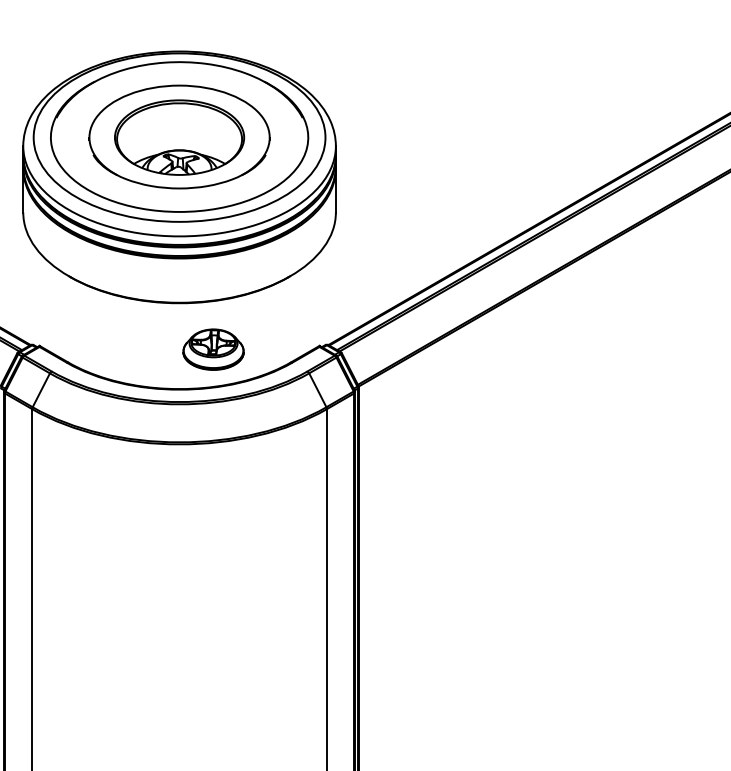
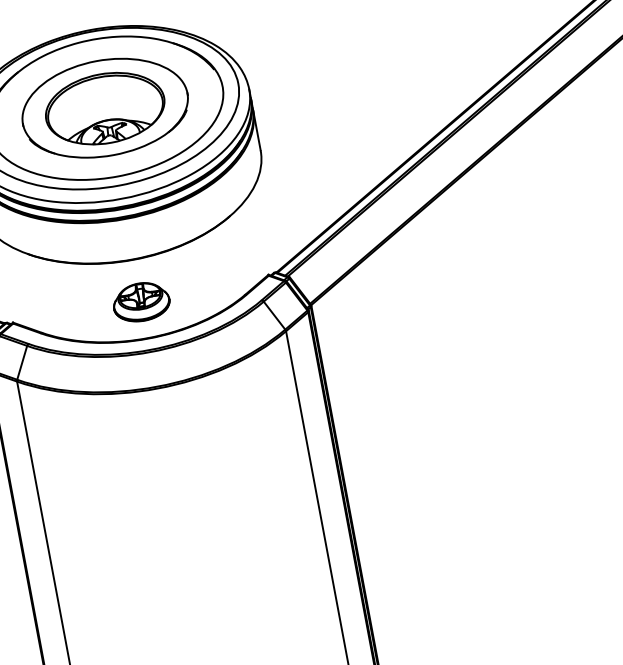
part: (213, 349) -> (141, 302), moved

